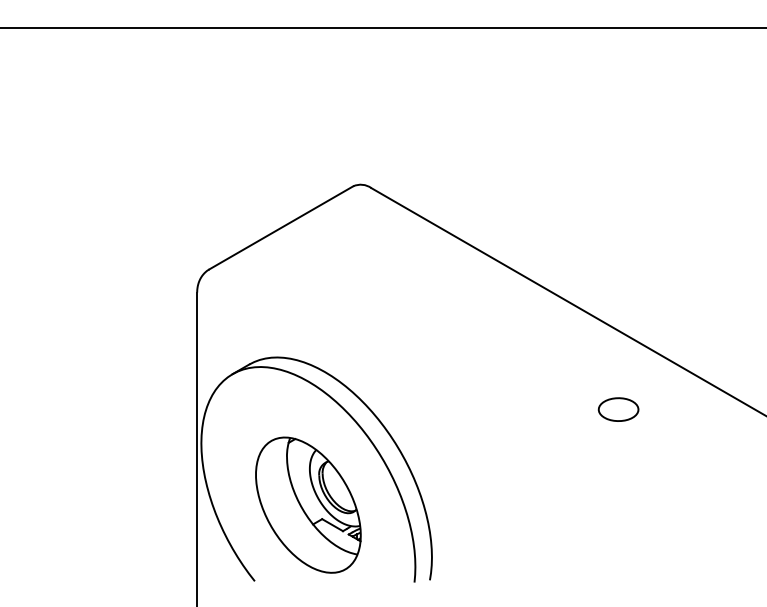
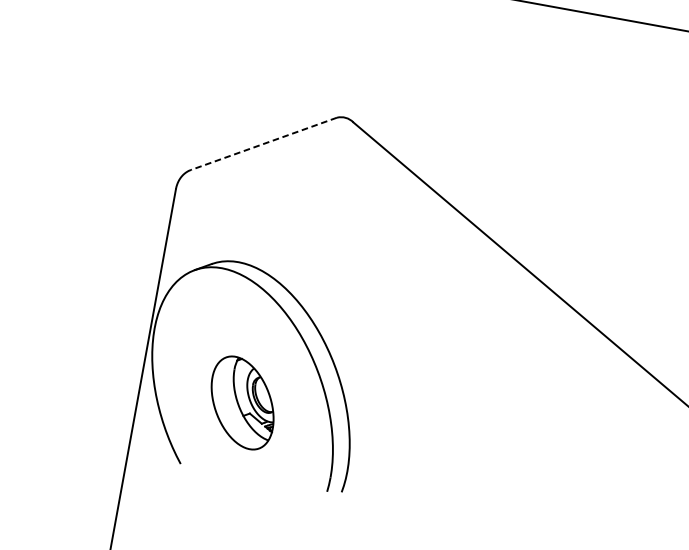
line: (281, 227) -> (264, 143), solid -> dashed
part: (618, 409) -> (543, 366), removed
part: (308, 504) -> (242, 402), size x0.7

